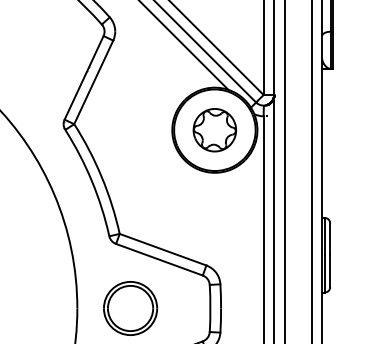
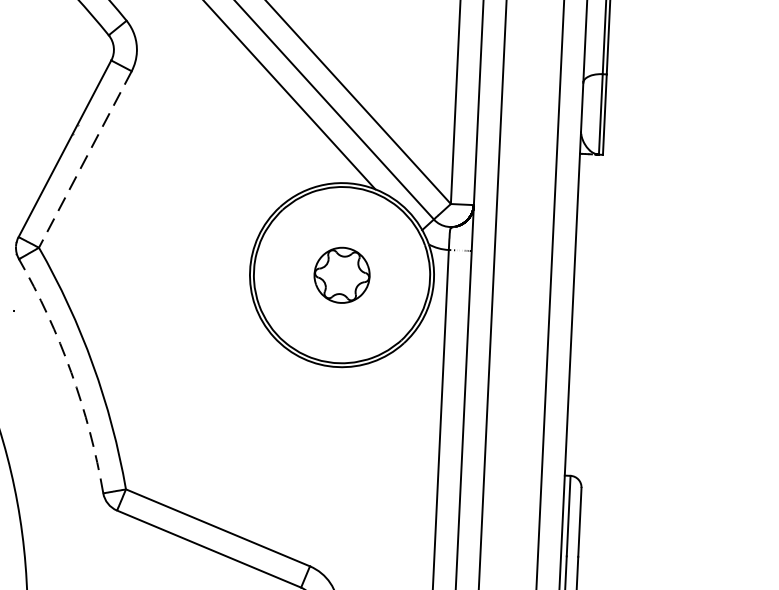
line: (93, 82) -> (84, 159), solid -> dashed
part: (214, 130) -> (341, 275), size x0.6
arc: (91, 181) -> (70, 373), solid -> dashed

